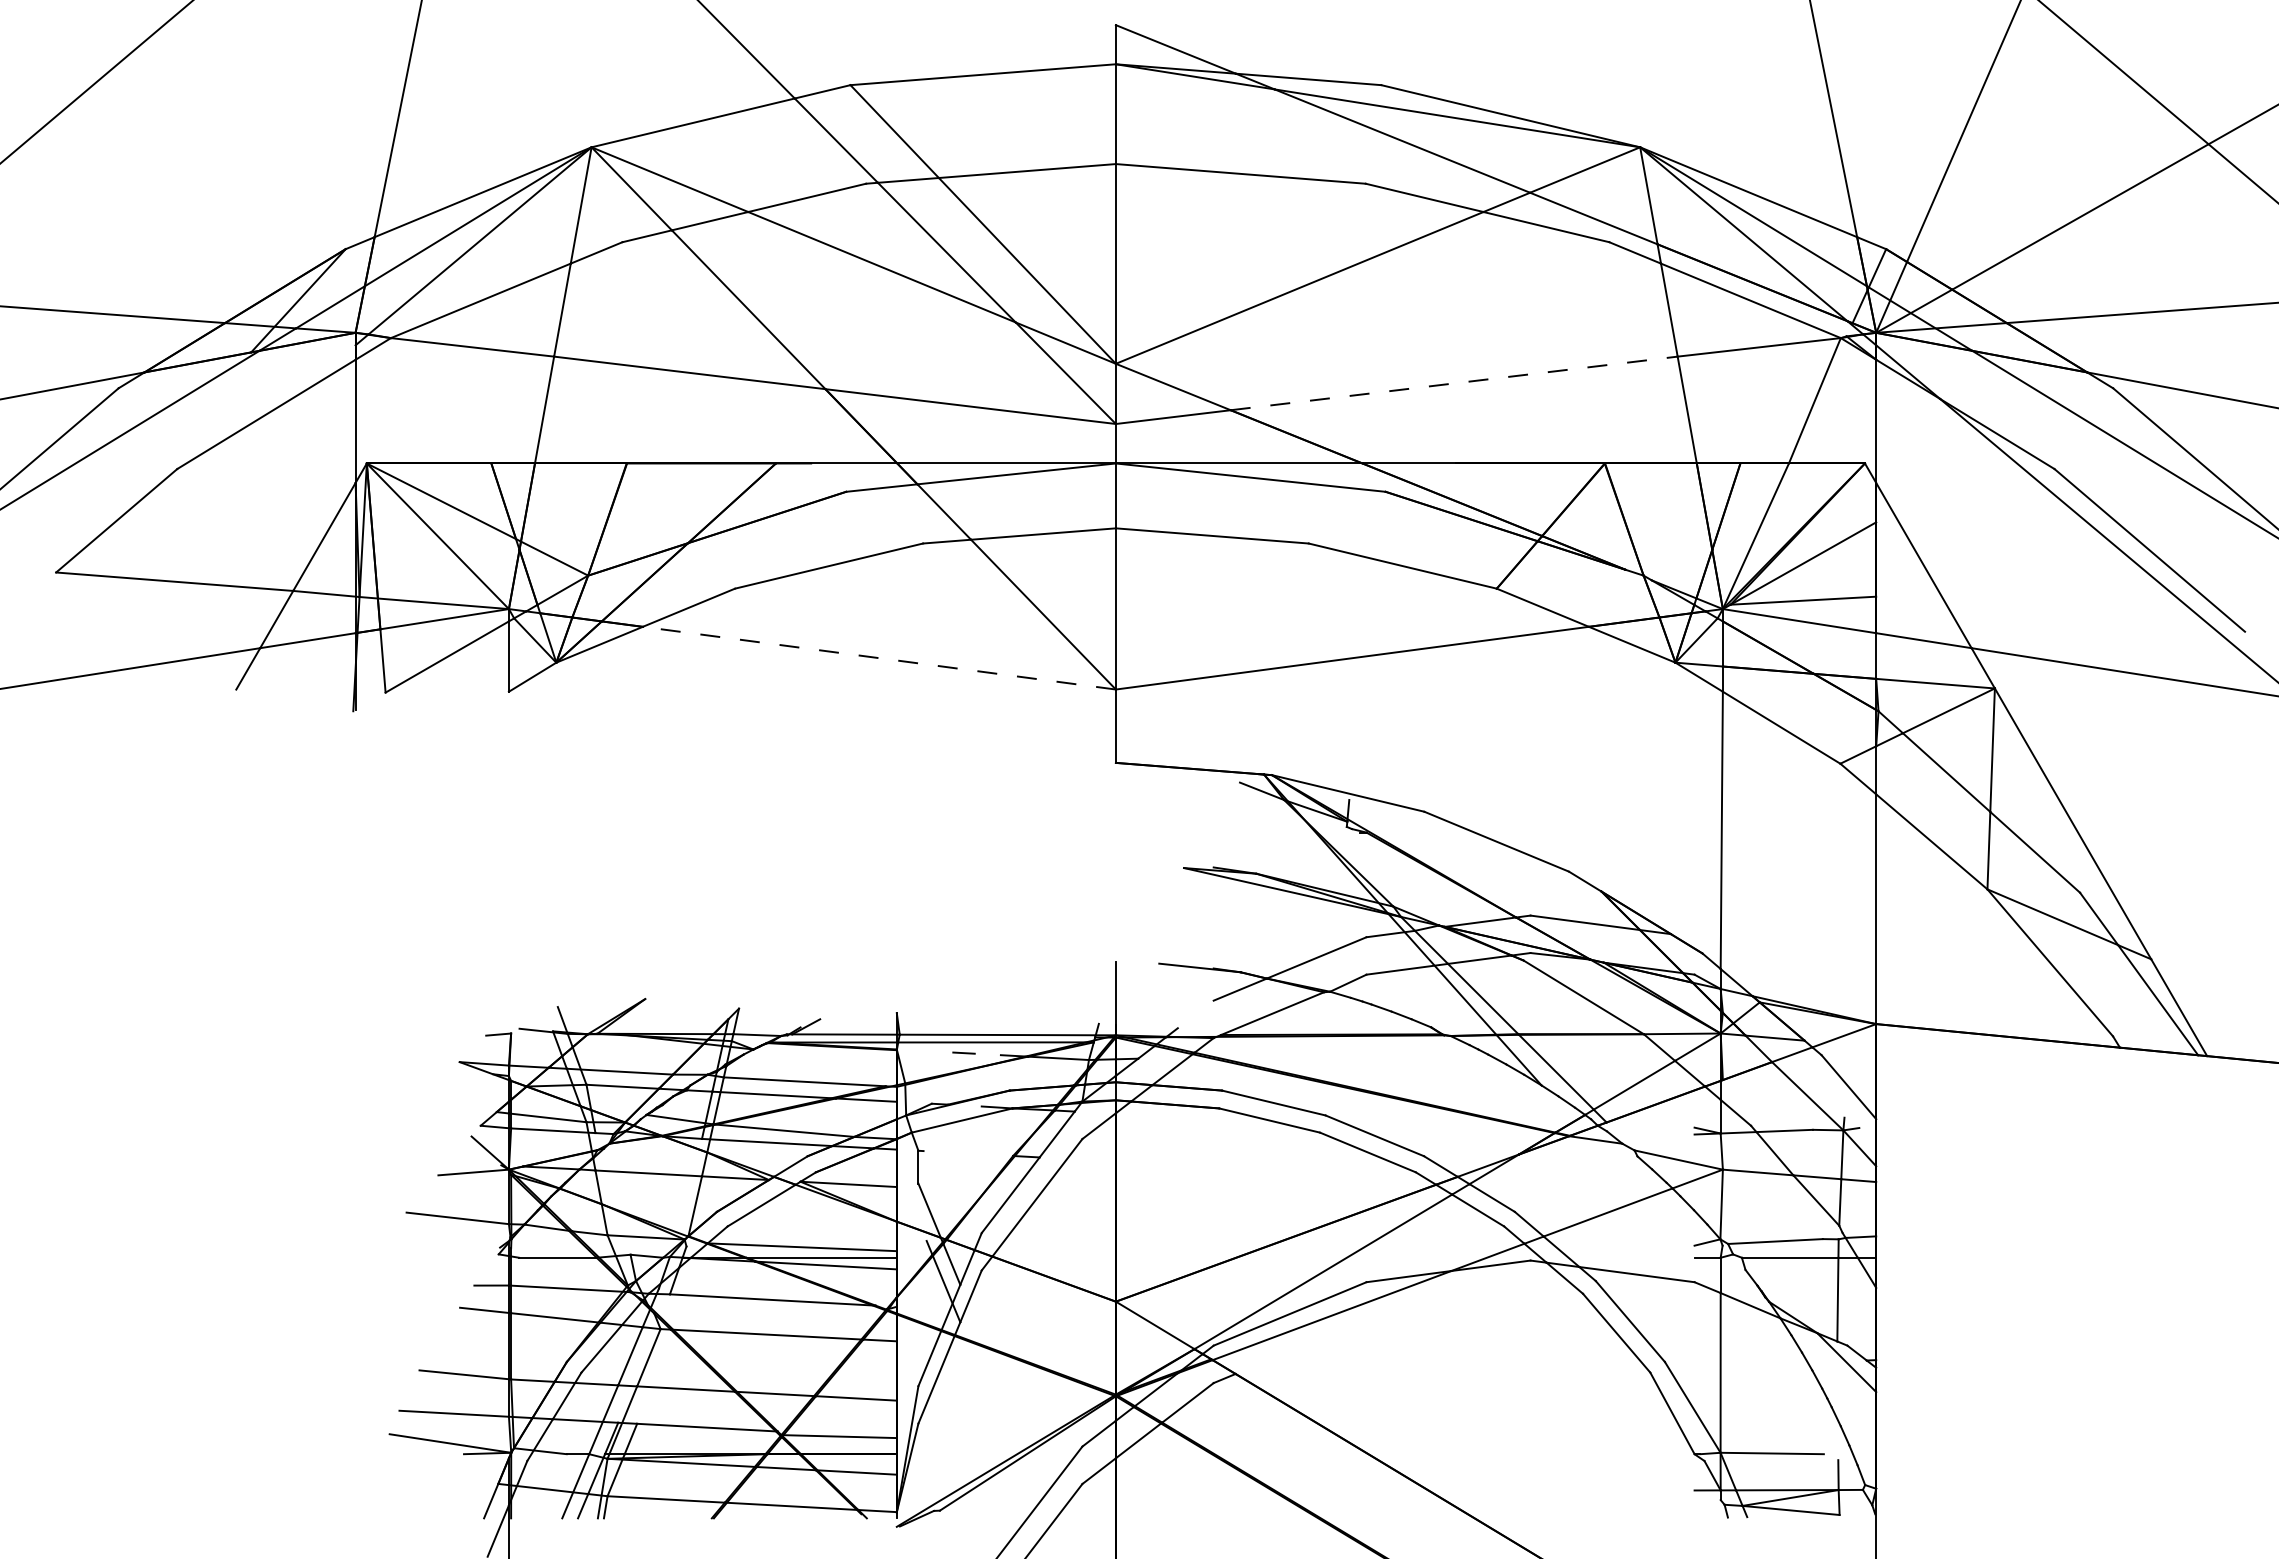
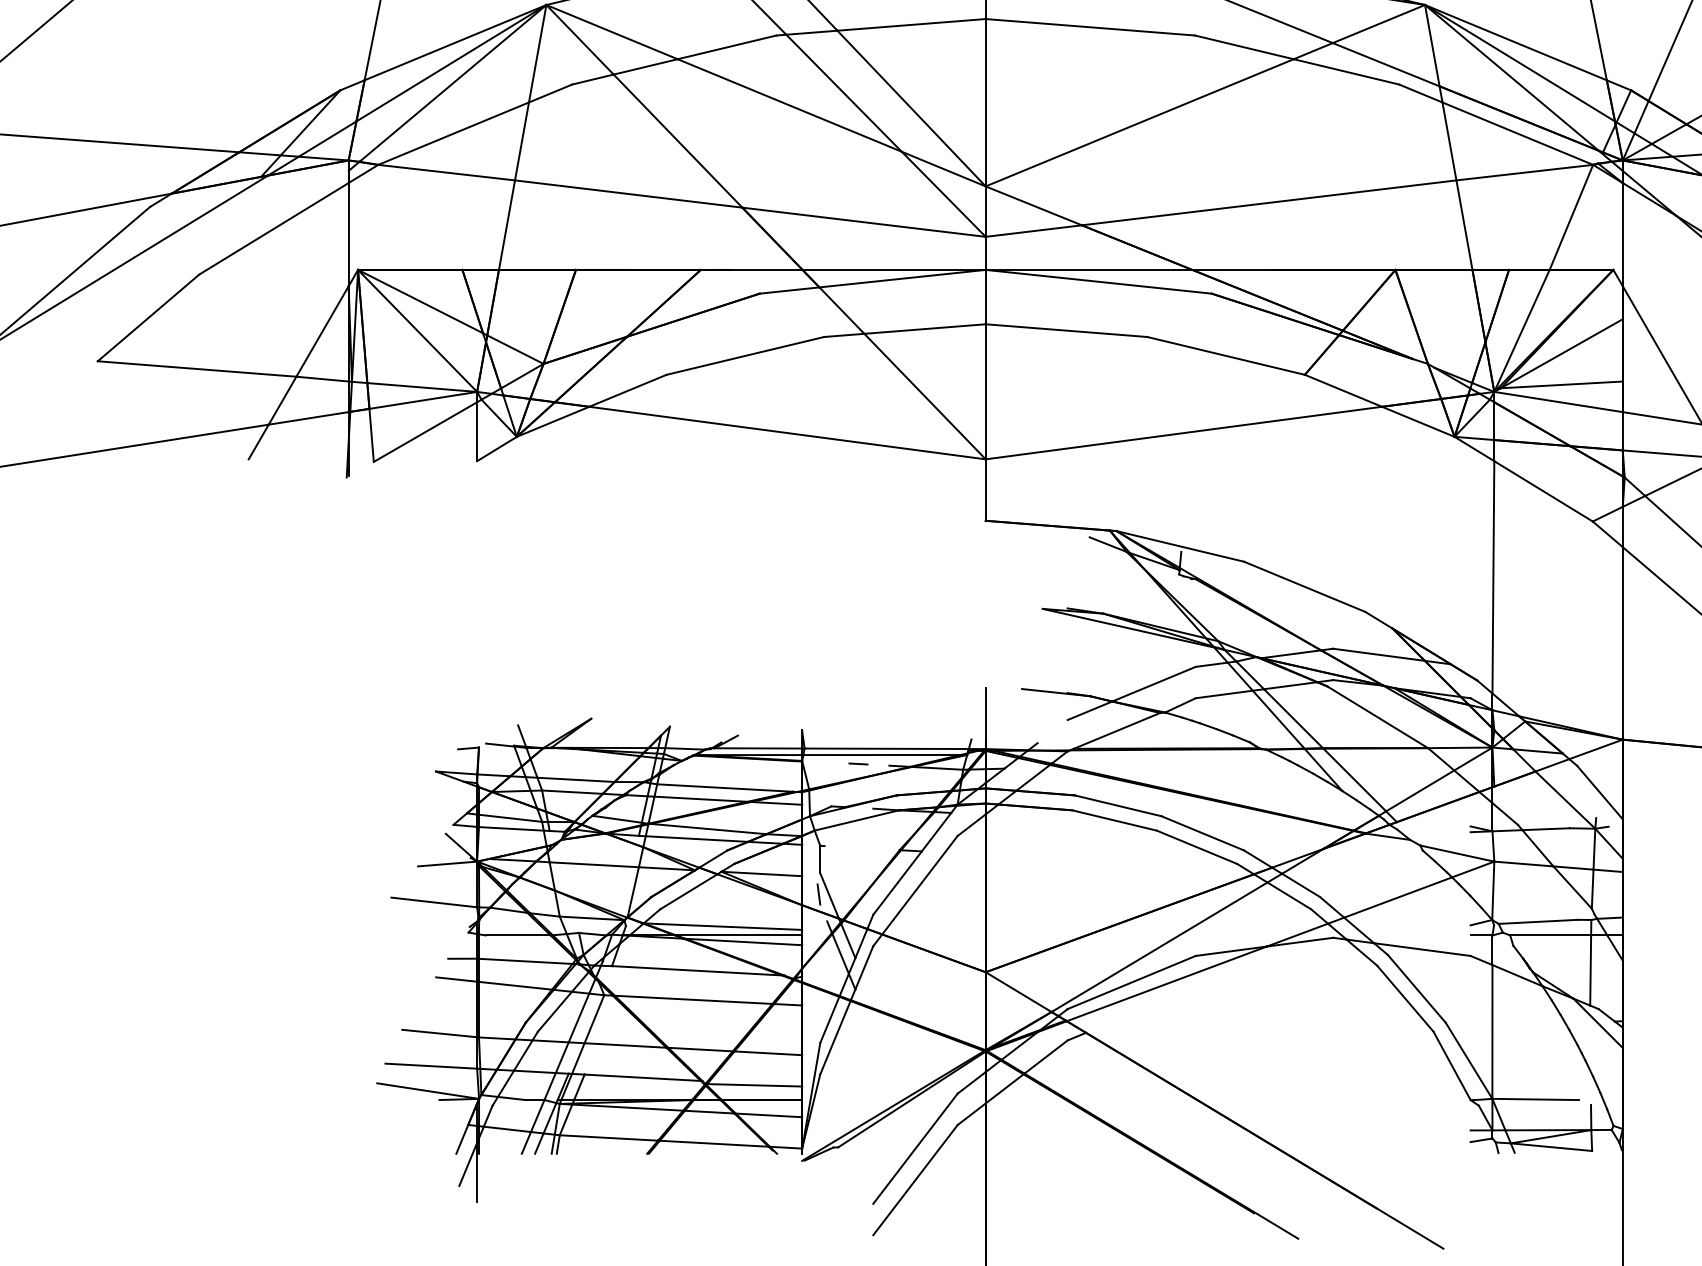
line: (1454, 383) -> (1269, 202), dashed -> solid
line: (879, 658) -> (787, 433), dashed -> solid
line: (916, 1208) -> (818, 894), added
line: (1707, 1502) -> (1481, 1140), added

